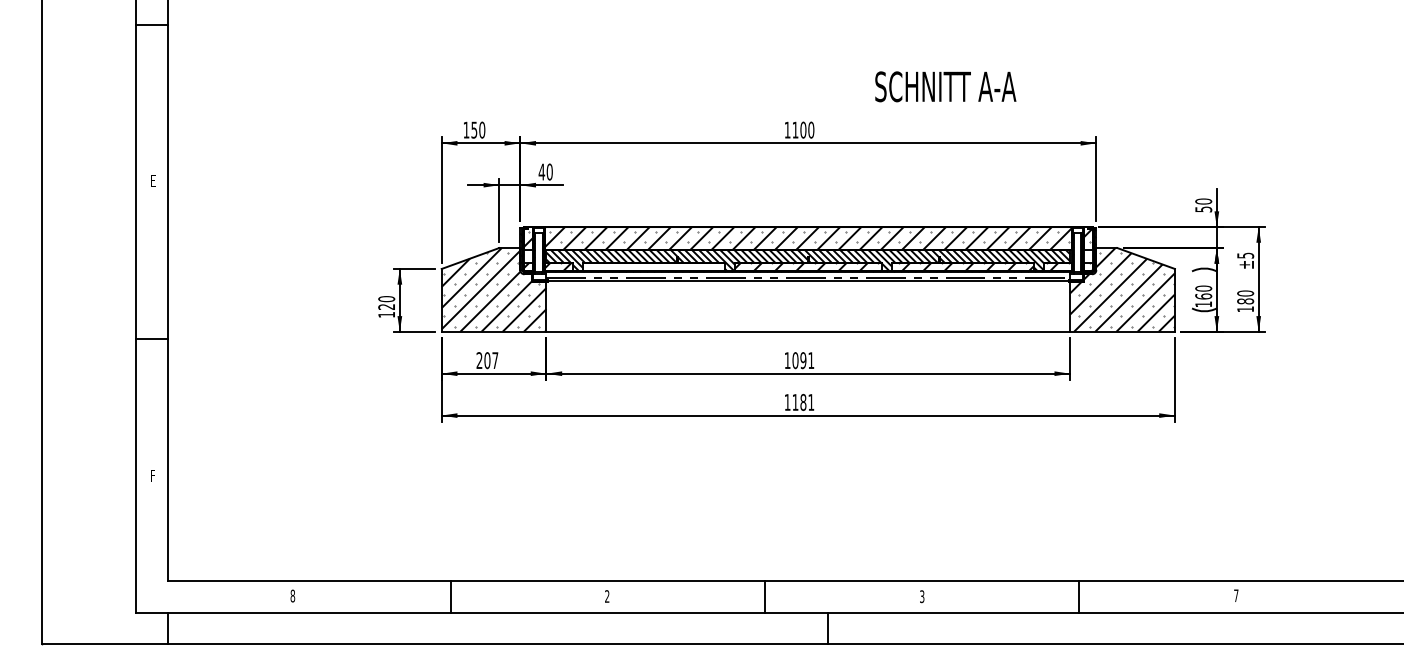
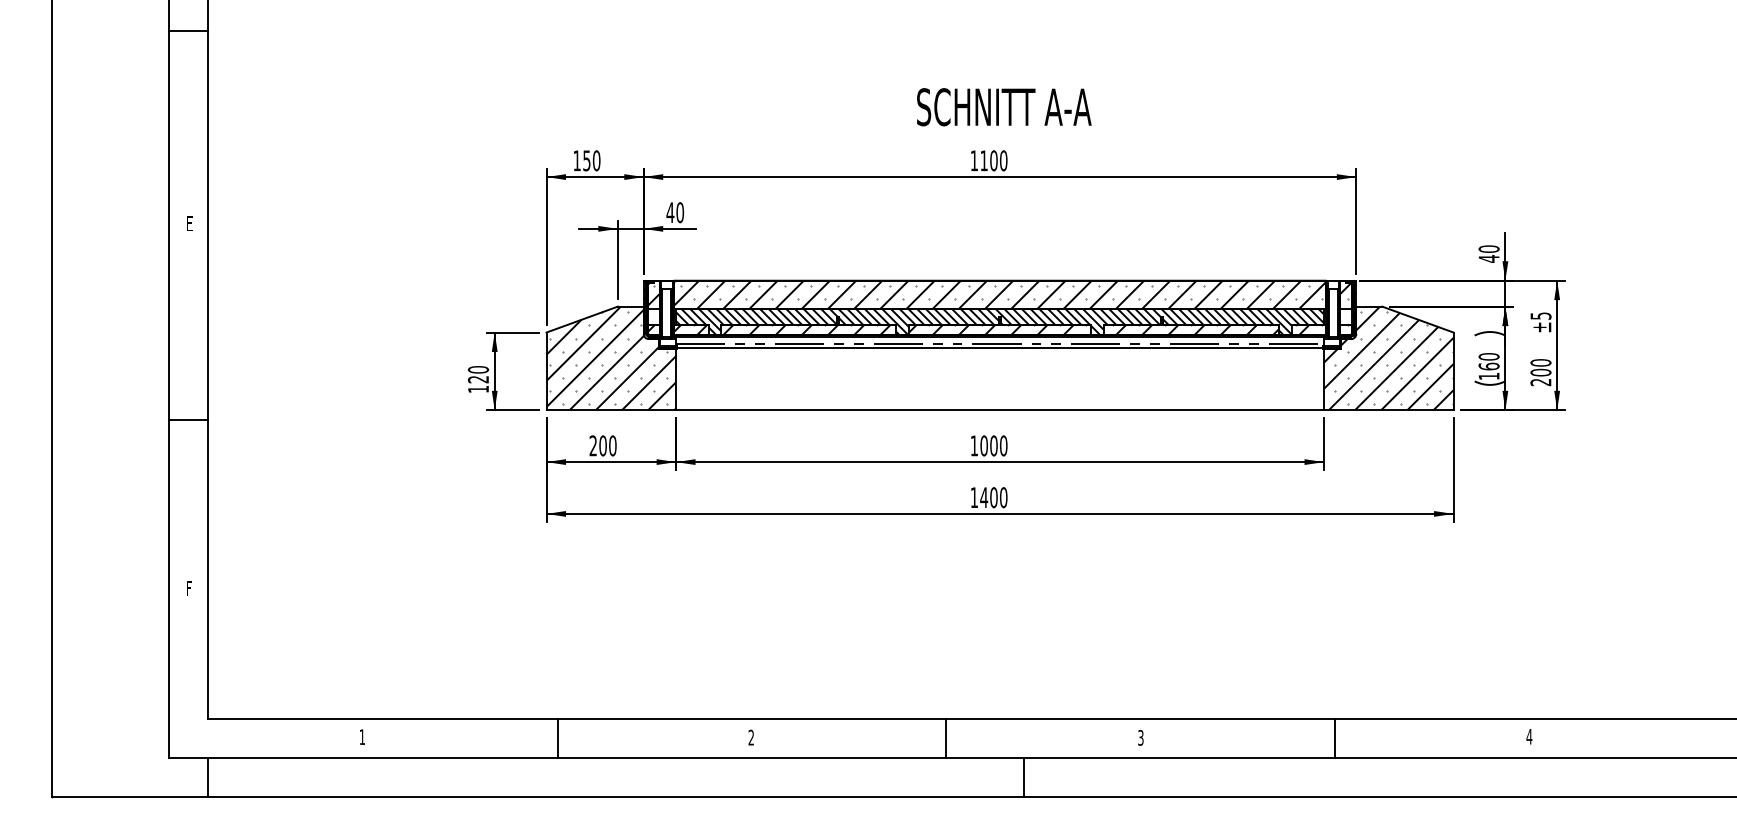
text: (945, 86) -> (1003, 106), moved
text: (1203, 209) -> (1488, 258), 50 -> 40
hatch: (651, 266) -> (806, 329), added
text: (1245, 305) -> (1540, 377), 180 -> 200
text: (495, 360) -> (613, 445), 207 -> 200
text: (807, 360) -> (999, 445), 1091 -> 1000
text: (803, 402) -> (994, 497), 1181 -> 1400
text: (292, 595) -> (361, 736), 8 -> 1
text: (1235, 595) -> (1528, 736), 7 -> 4

